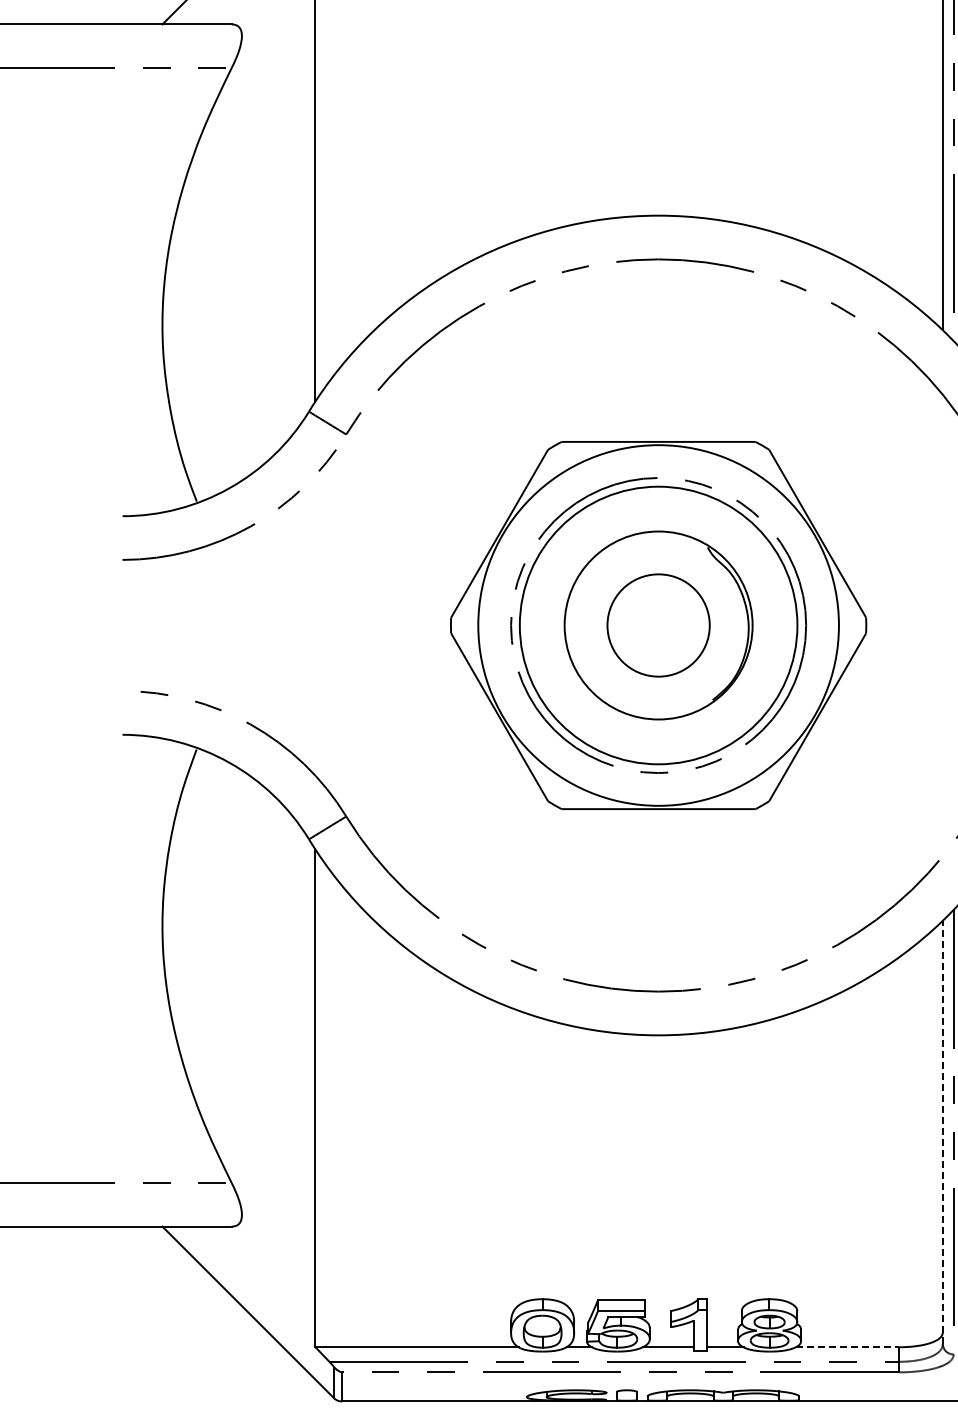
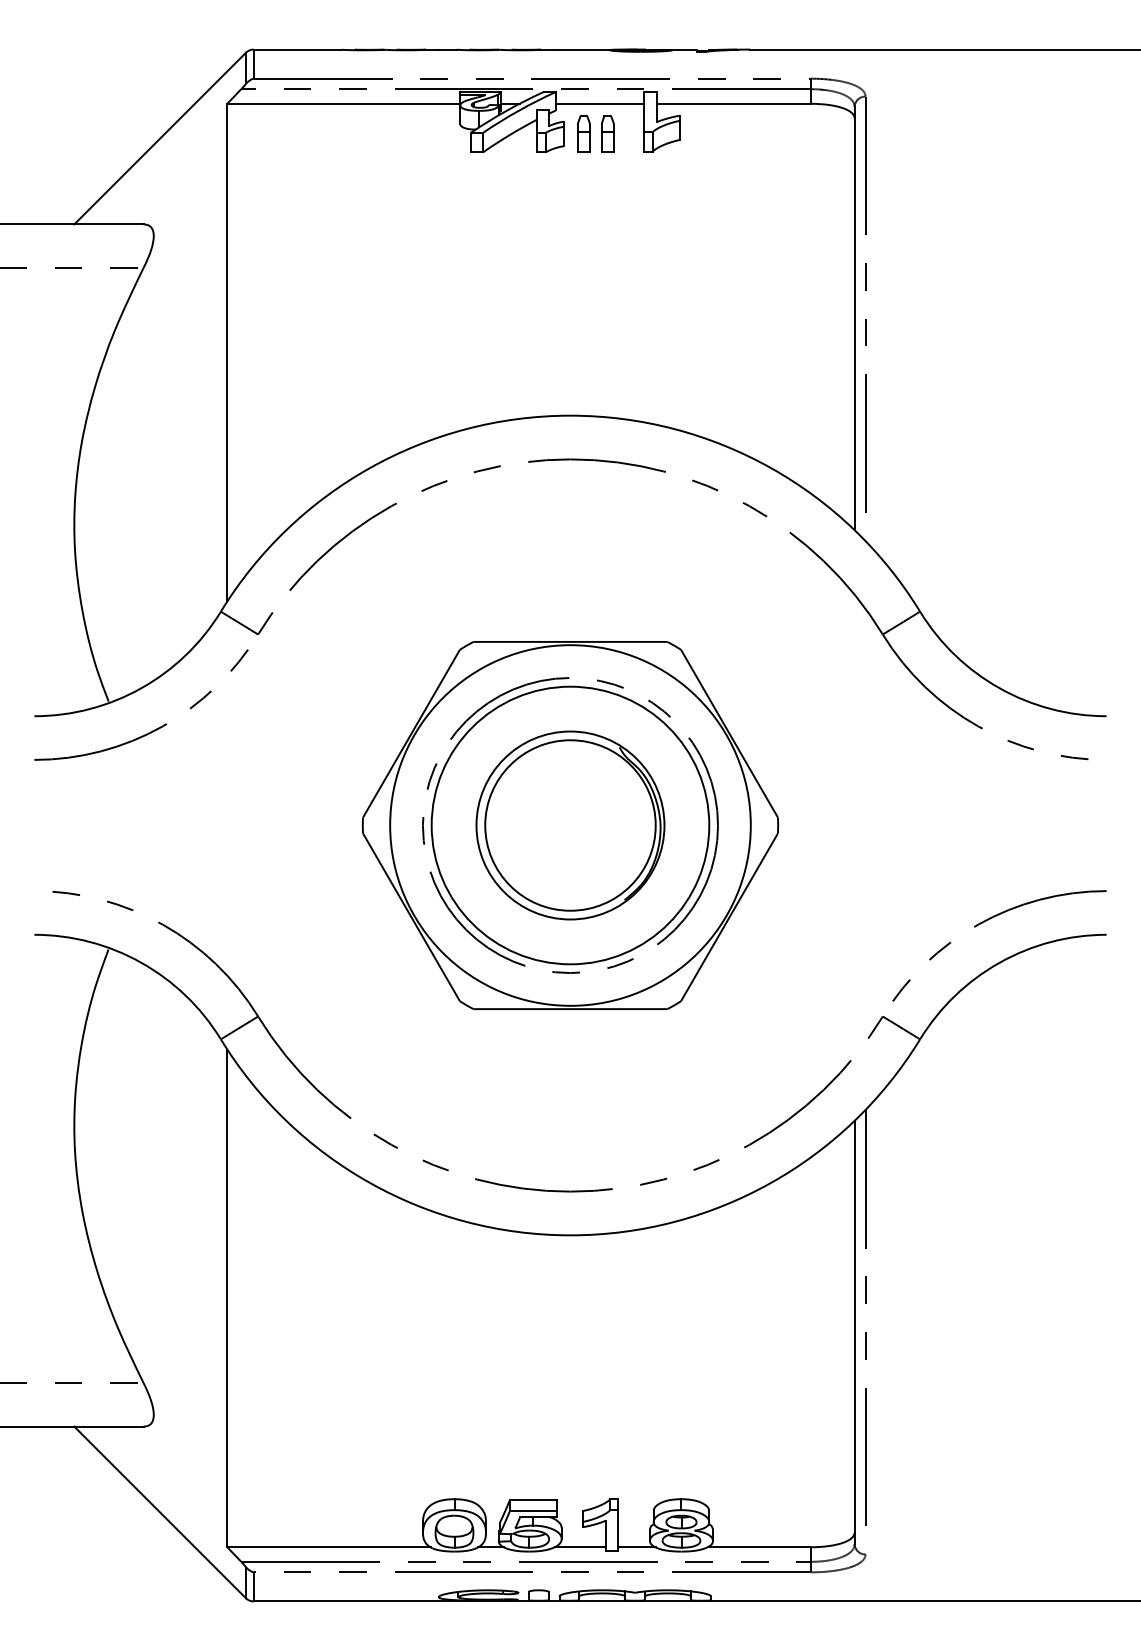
circle: (658, 625) -> (570, 825), size x1.67
line: (942, 1132) -> (854, 1332), dashed -> solid
line: (847, 1347) -> (759, 1547), dashed -> solid

